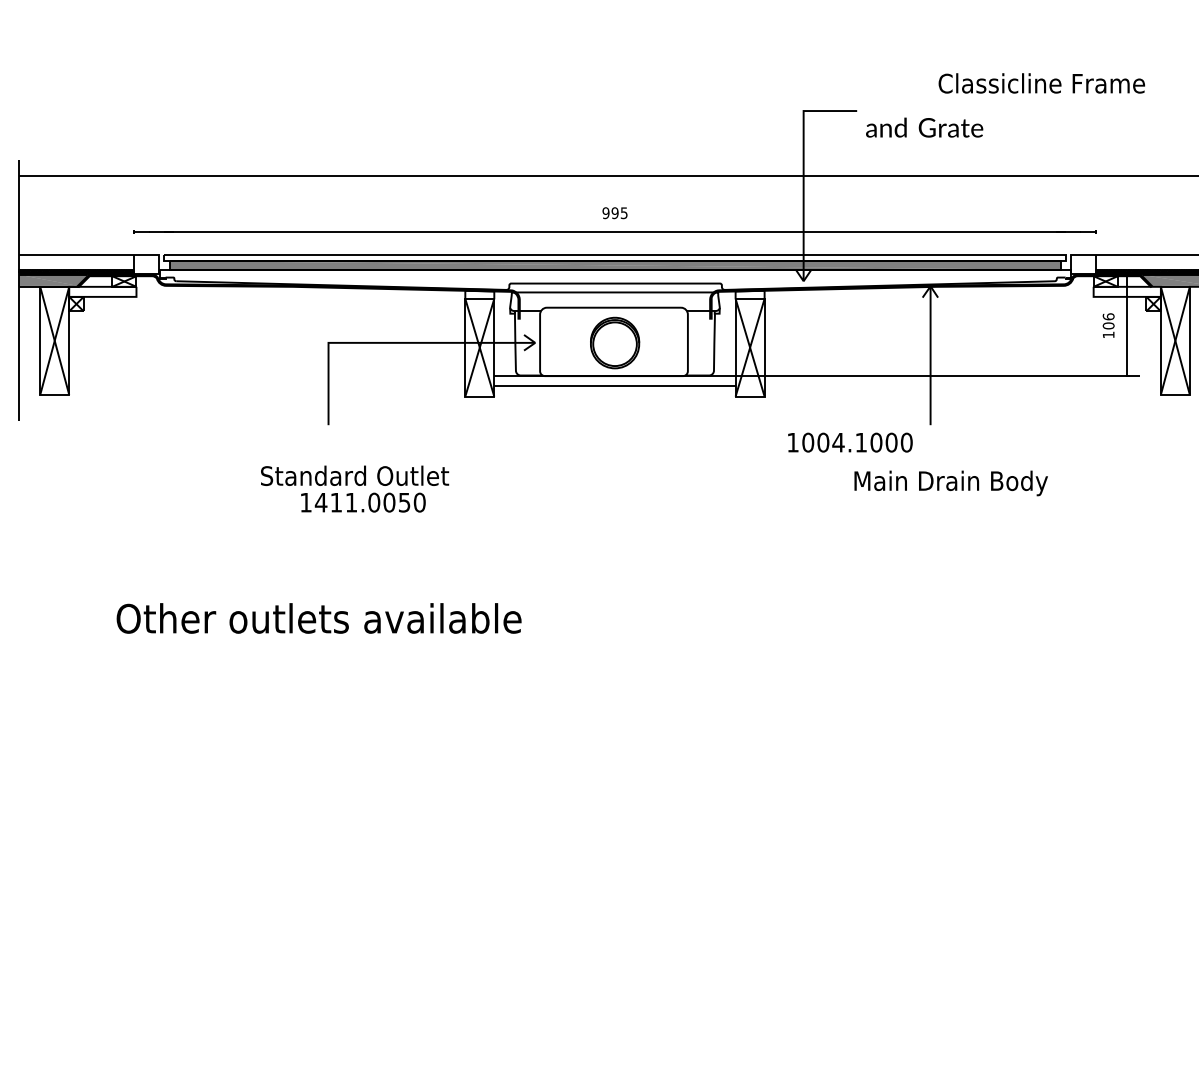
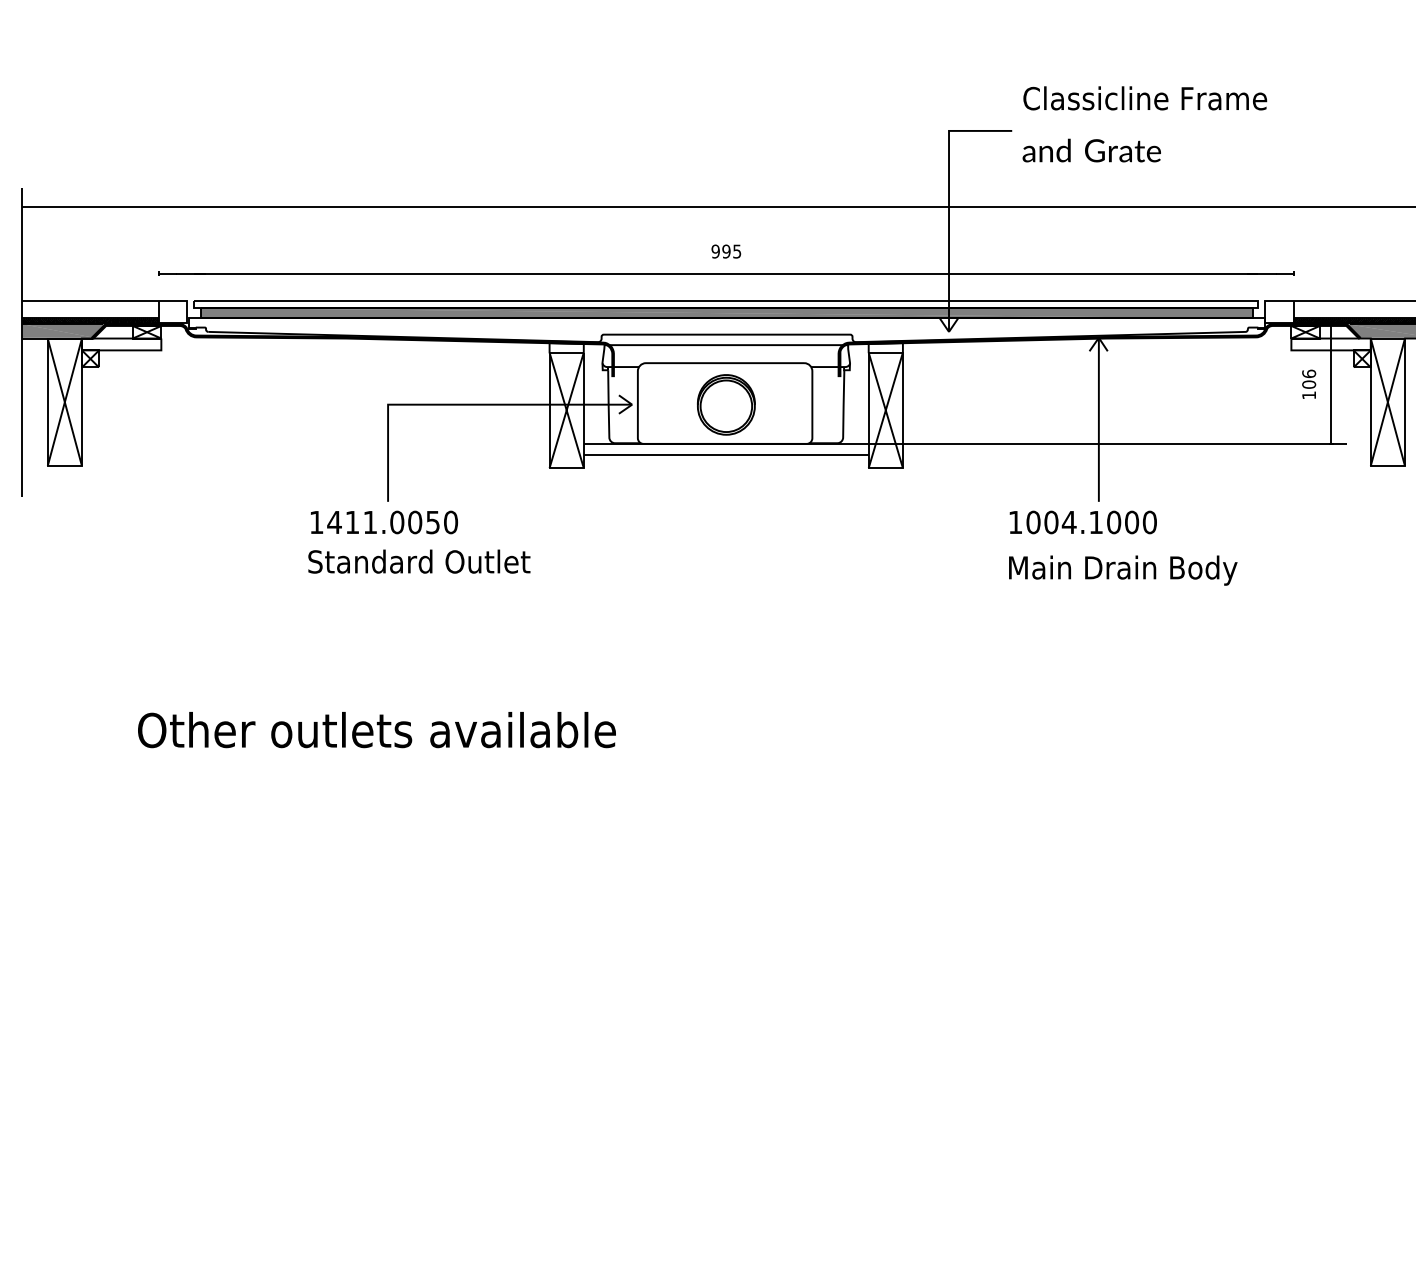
text: (1041, 83) -> (1144, 98), moved
text: (850, 442) -> (1083, 522), moved
text: (363, 502) -> (384, 522), moved

